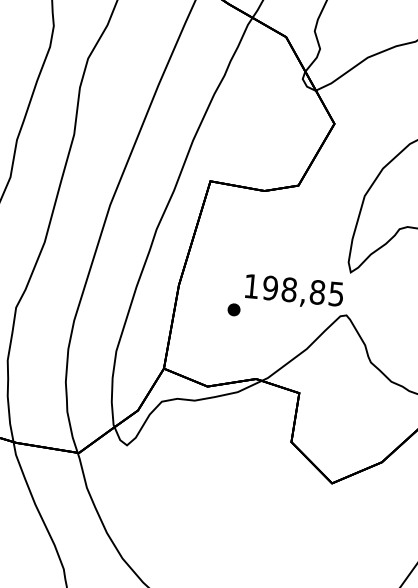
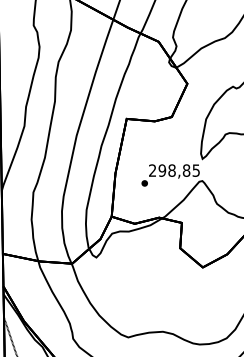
text: (251, 286) -> (152, 170), 198,85 -> 298,85

